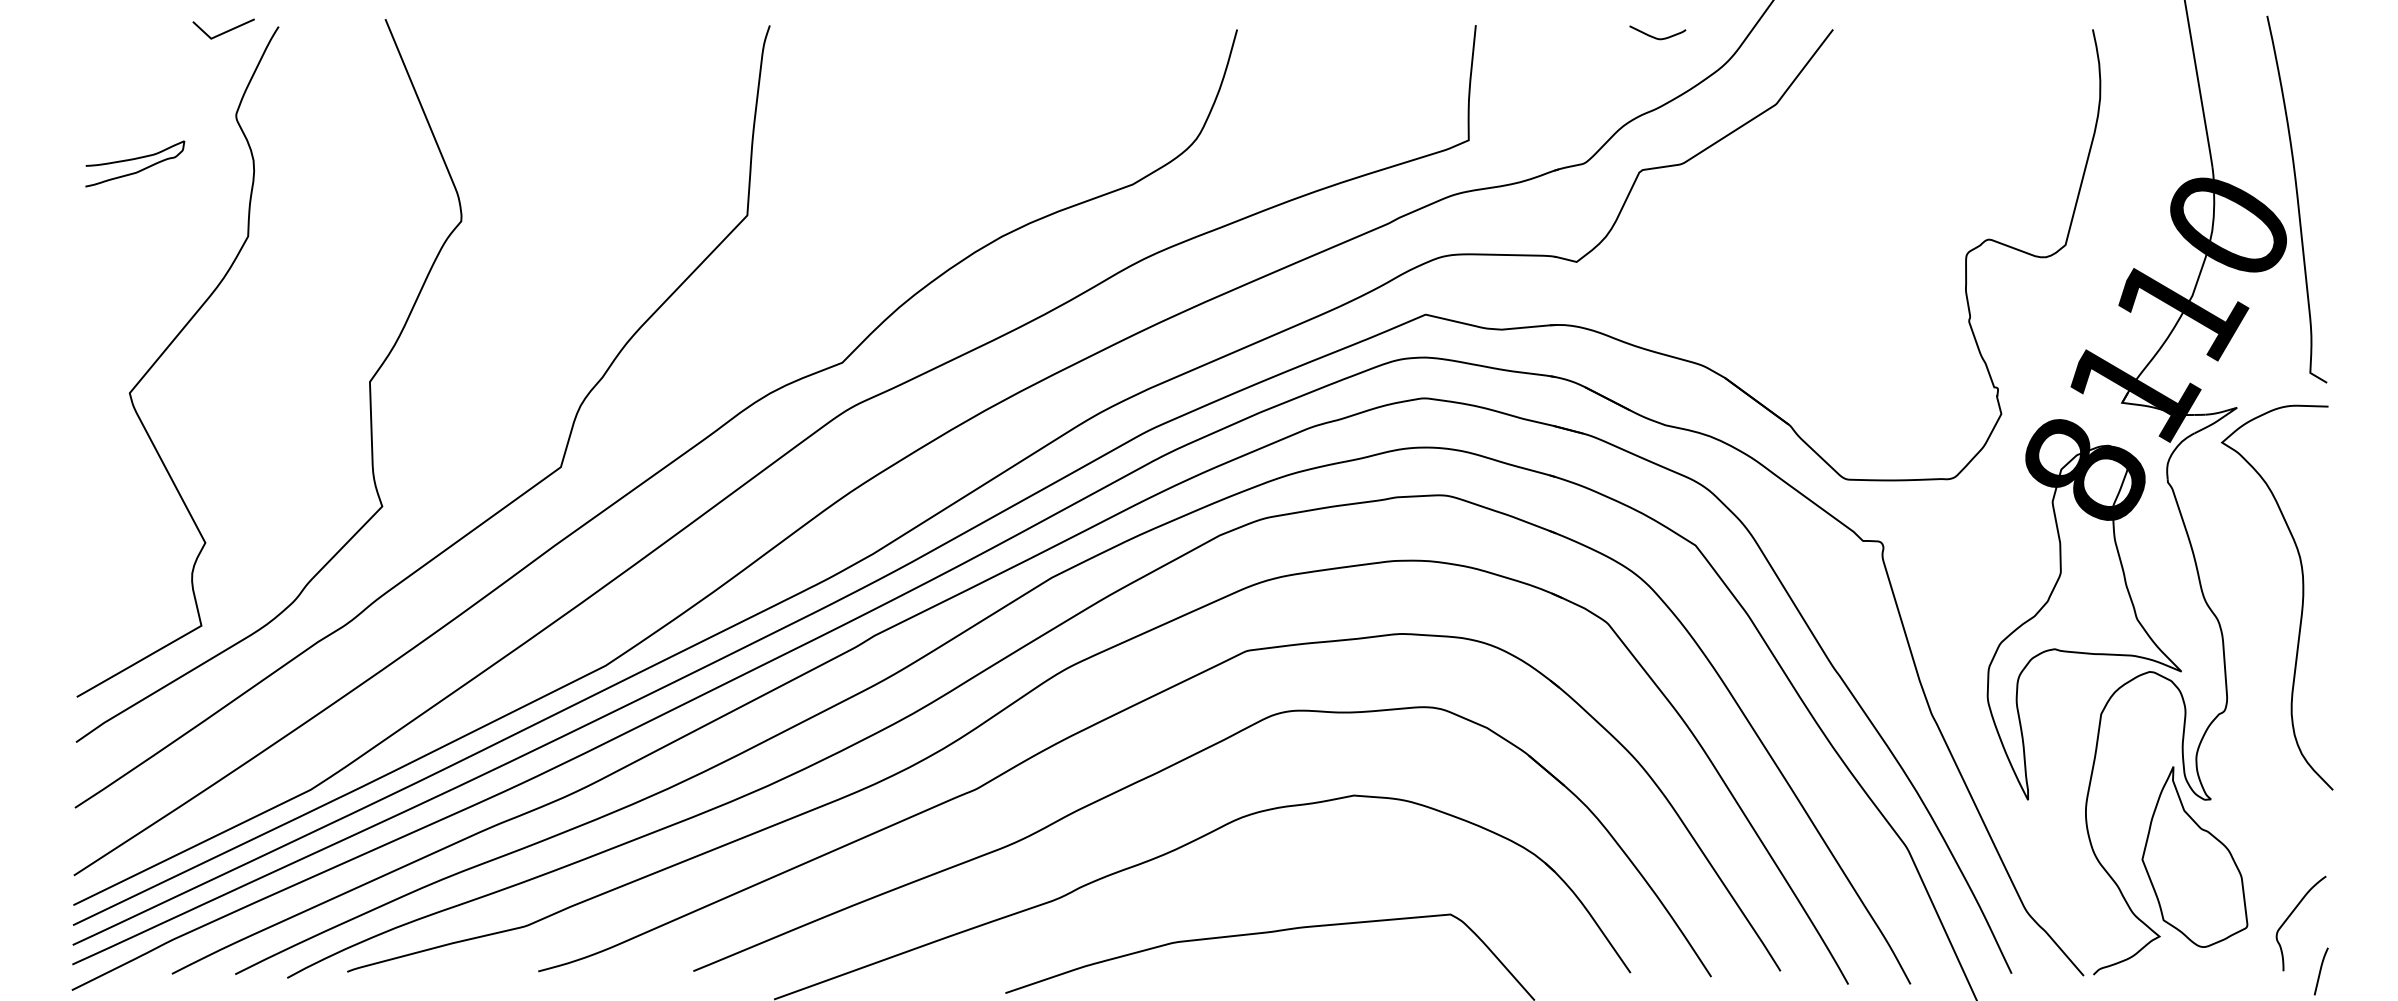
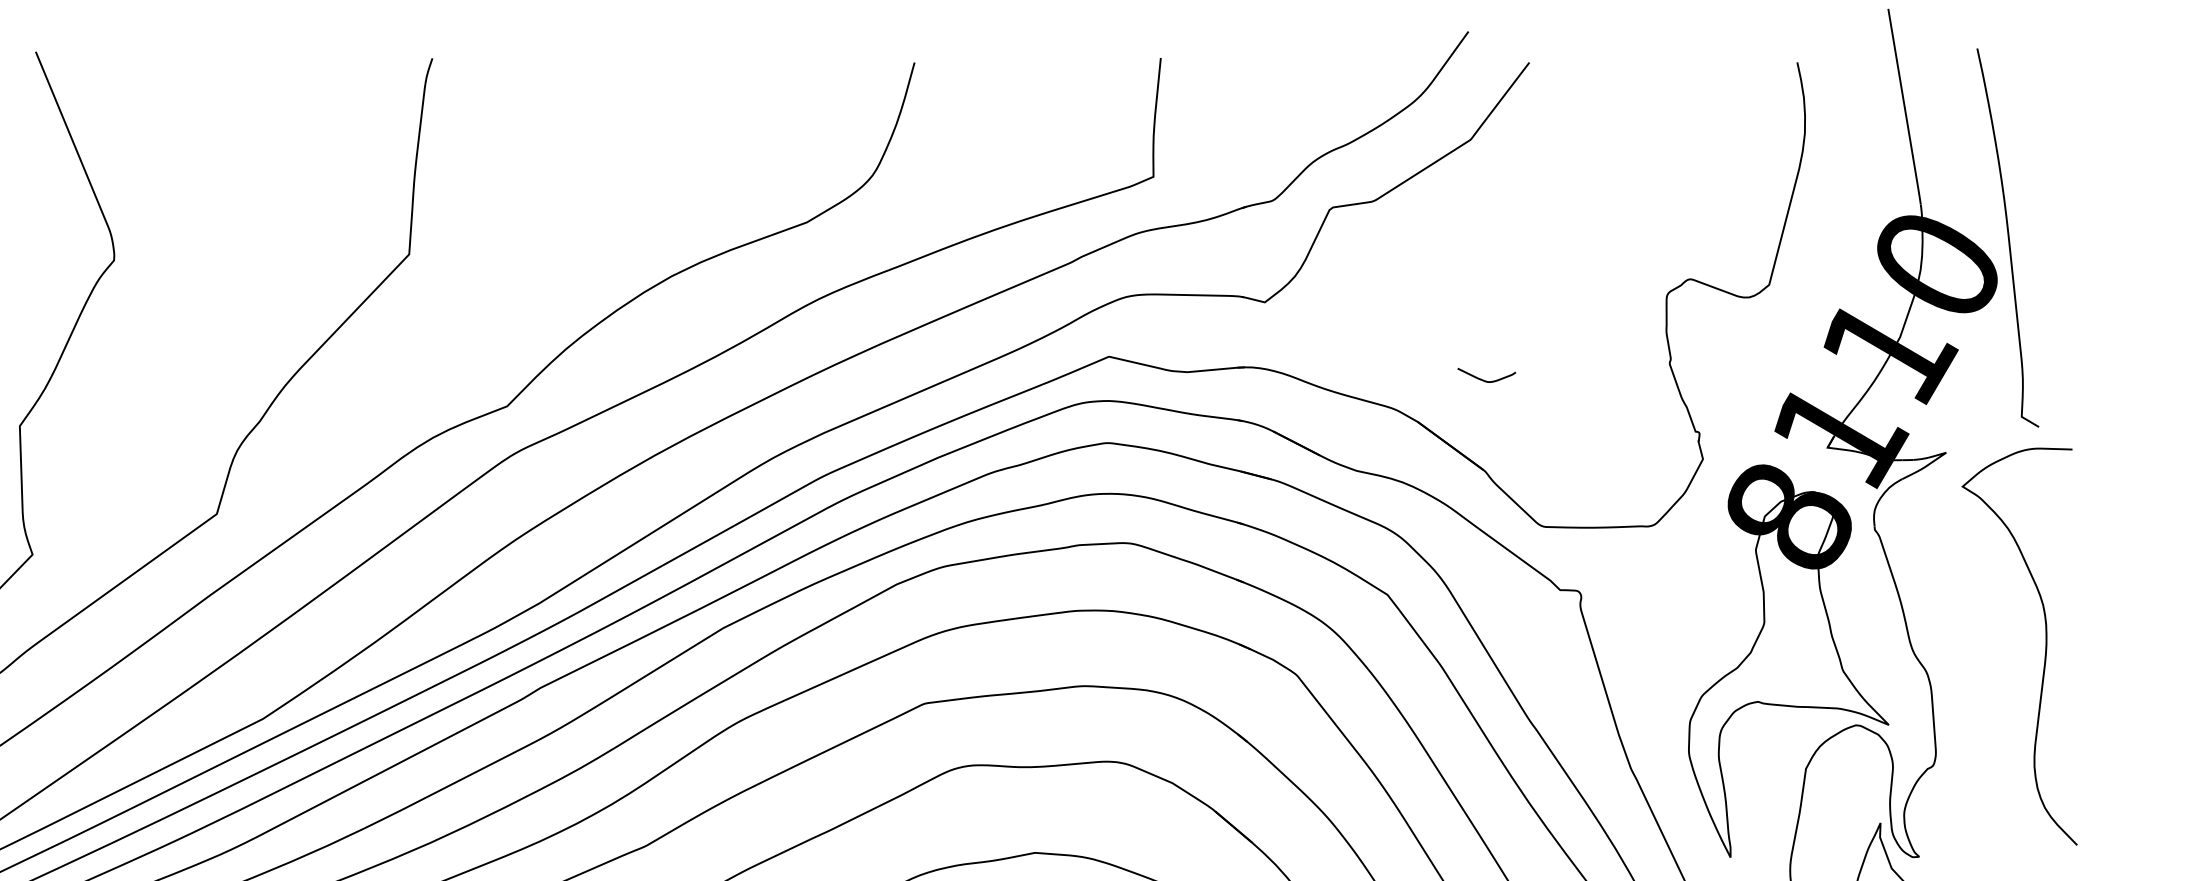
curve: (1654, 36) -> (1483, 379), moved
curve: (2301, 604) -> (2044, 653), moved

